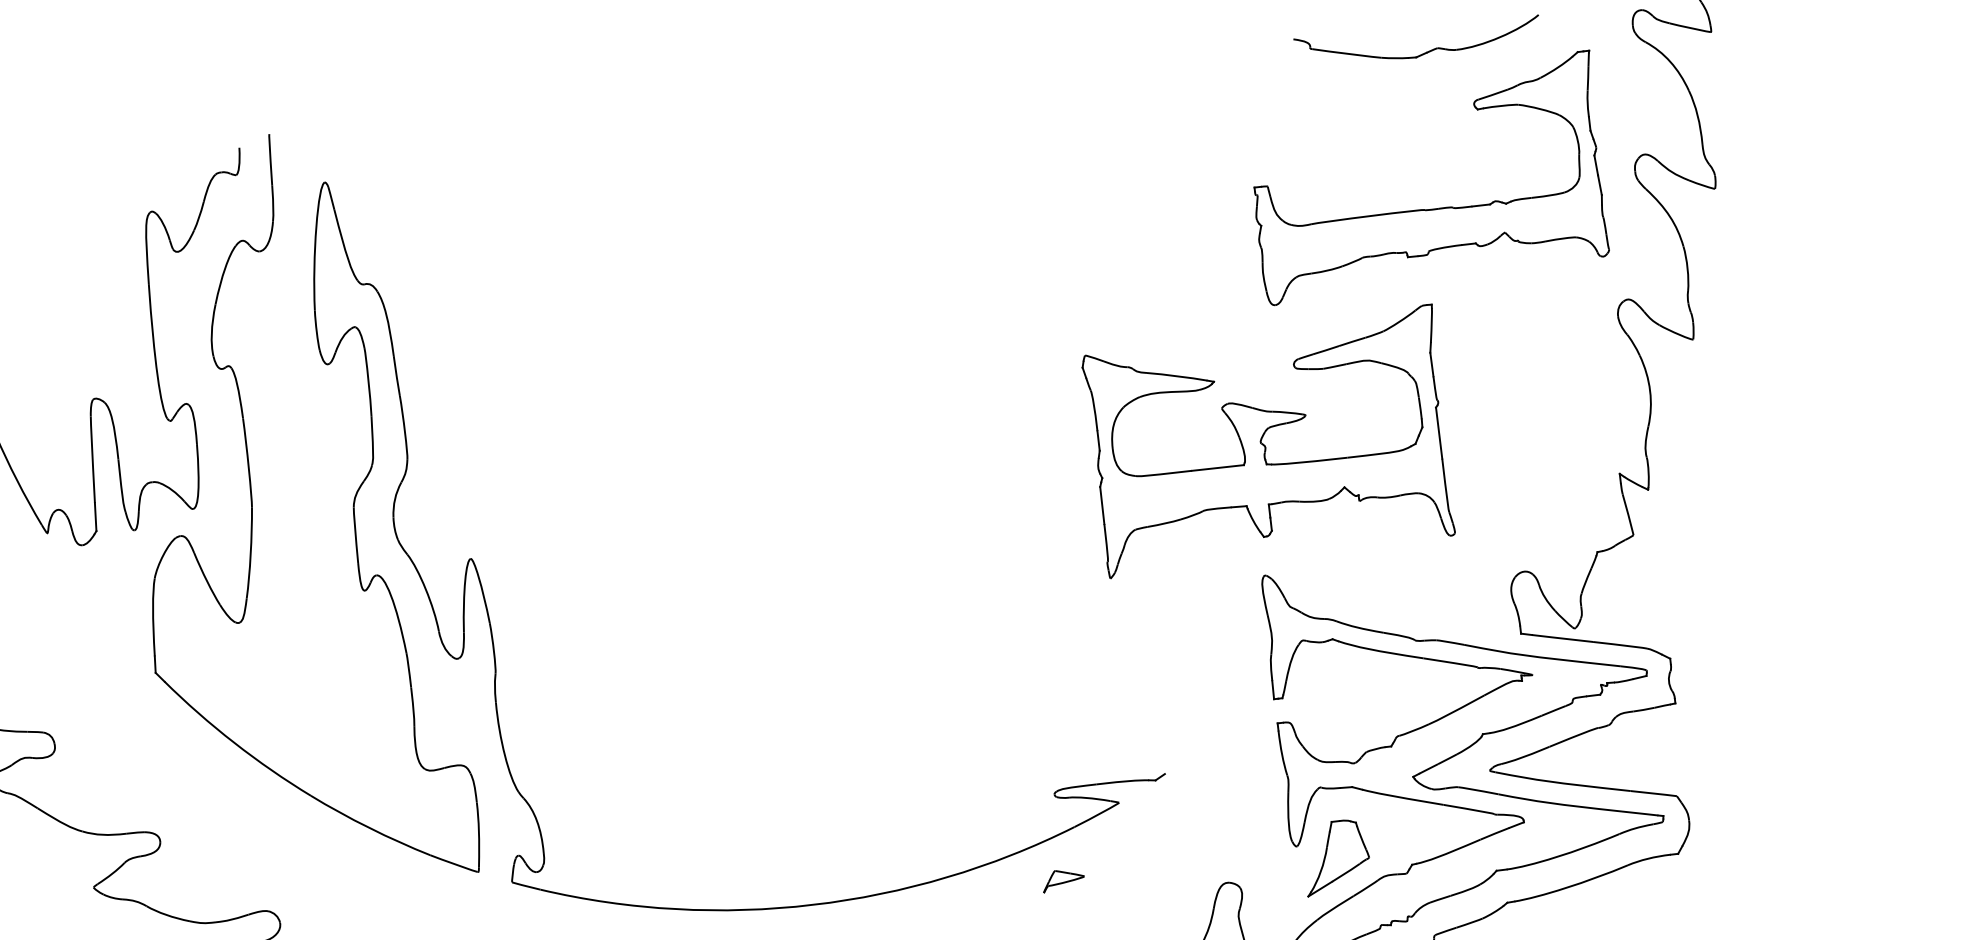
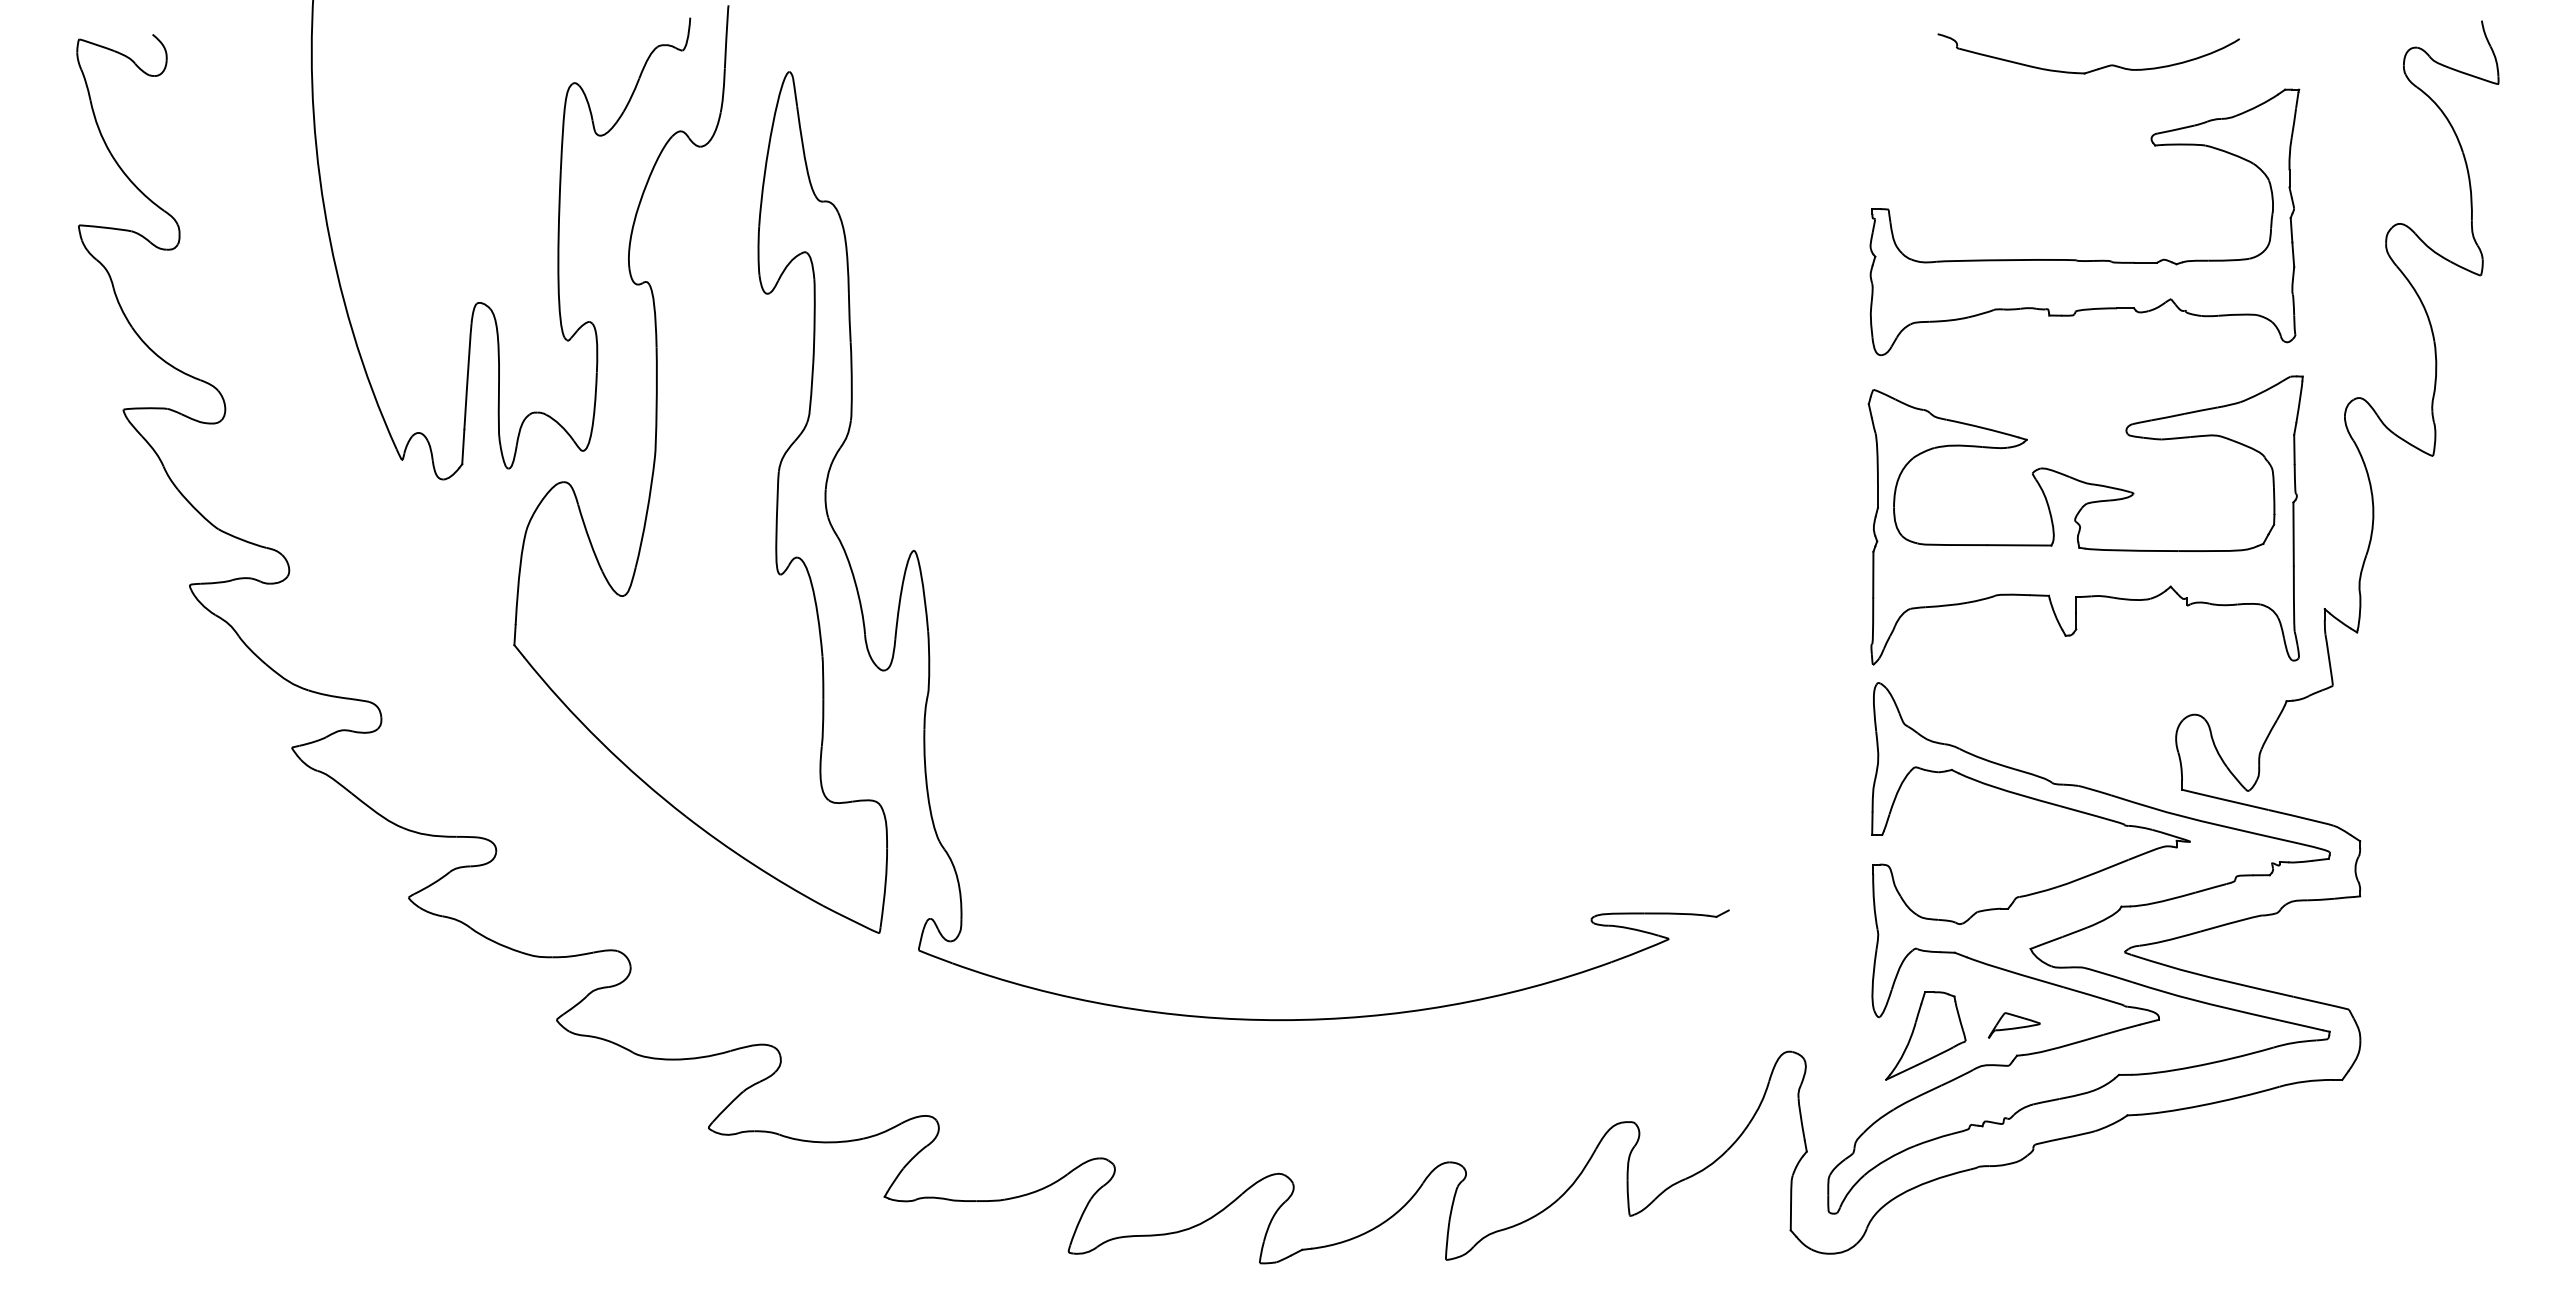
part: (1423, 53) -> (2093, 69), moved
part: (1425, 209) -> (2077, 259), moved
part: (1265, 445) -> (2080, 524), moved
part: (1062, 880) -> (2013, 1025), moved

